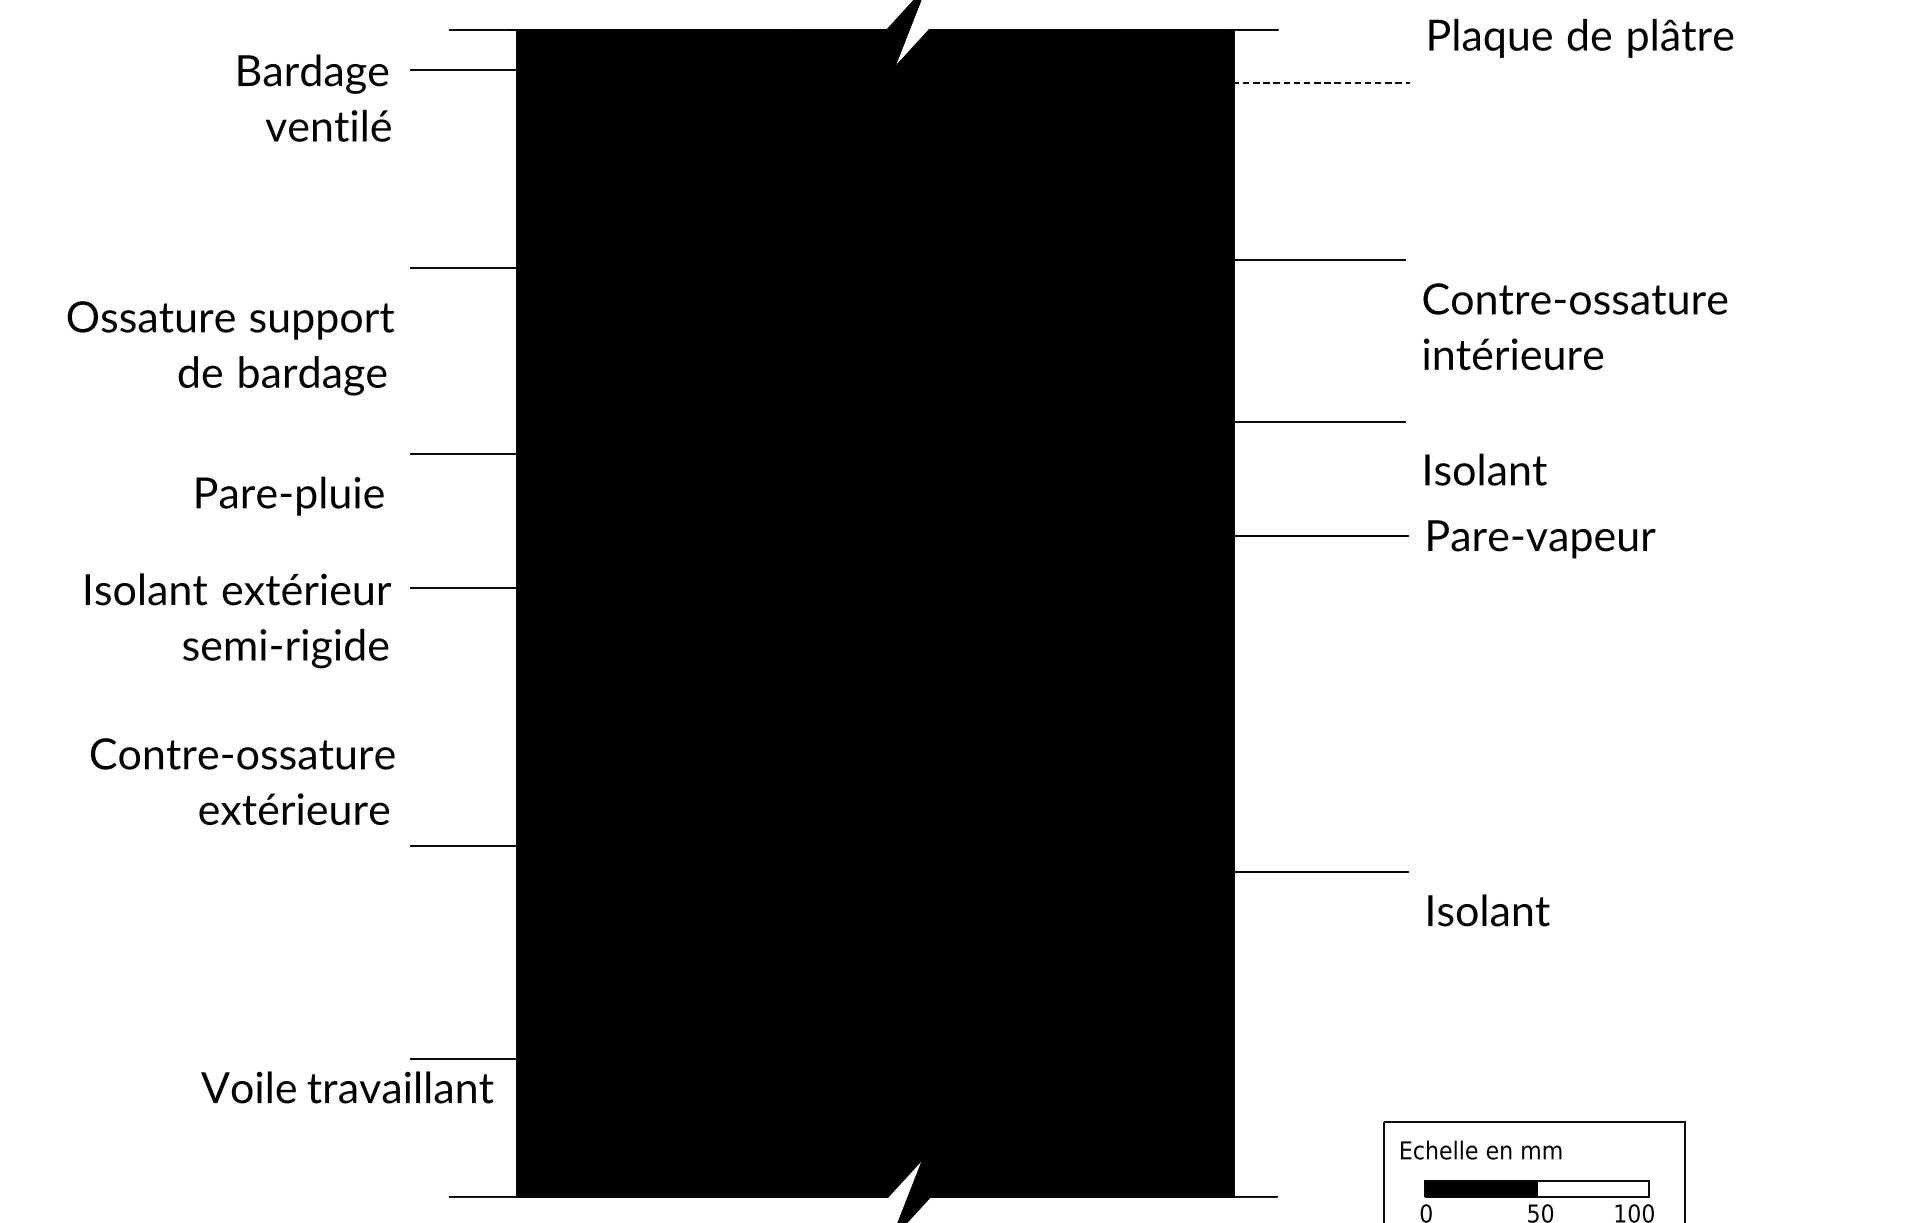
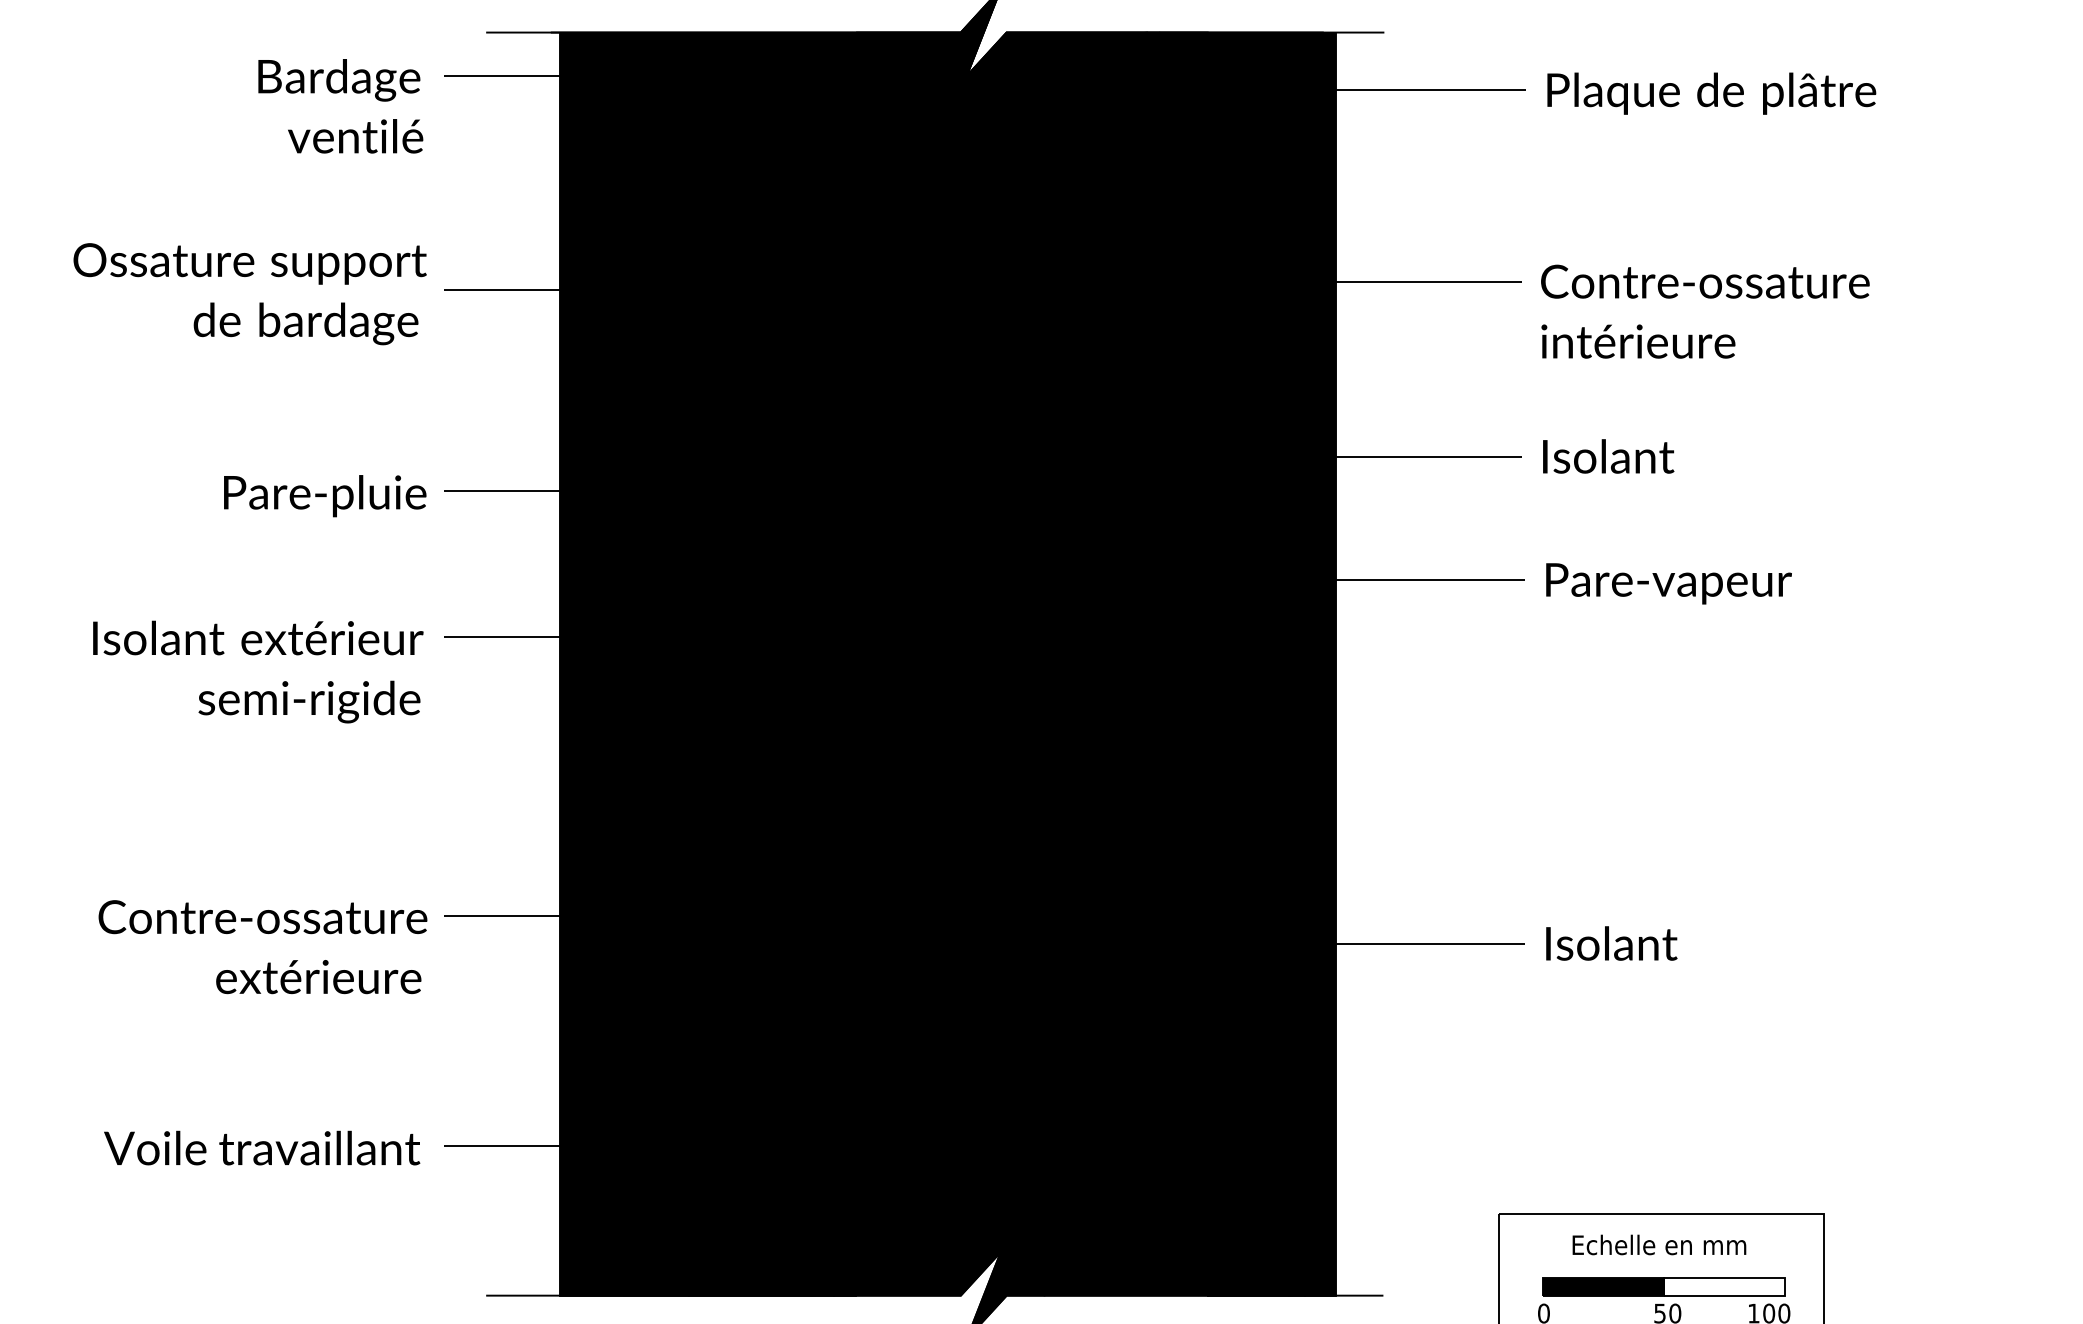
text: (1581, 38) -> (1711, 93), moved
line: (1317, 83) -> (1426, 90), dashed -> solid
text: (1575, 326) -> (1705, 311), moved
text: (230, 348) -> (249, 294), moved
text: (1485, 469) -> (1608, 456), moved
text: (290, 496) -> (325, 496), moved
text: (242, 781) -> (262, 947), moved
text: (1488, 910) -> (1611, 943), moved
text: (347, 1086) -> (262, 1147), moved
text: (1481, 1149) -> (1659, 1244), moved

